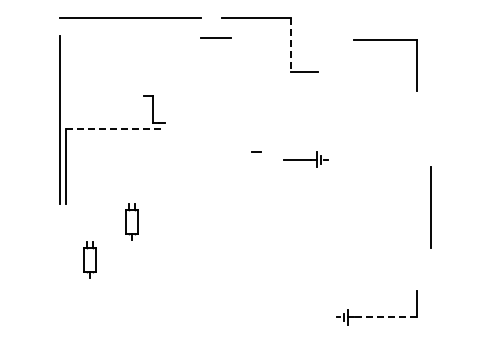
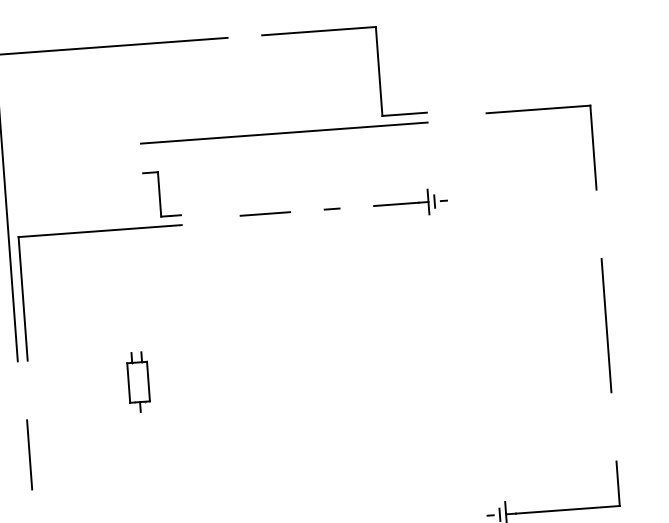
line: (215, 37) -> (264, 213), moved
part: (385, 40) -> (539, 110), moved
line: (290, 45) -> (378, 72), dashed -> solid
line: (230, 77) -> (283, 132), added
line: (116, 128) -> (101, 230), dashed -> solid
line: (256, 151) -> (332, 208), moved
part: (305, 159) -> (409, 202), moved
line: (430, 207) -> (606, 326), moved
part: (89, 259) -> (72, 449), removed
line: (63, 260) -> (29, 454), added
line: (384, 317) -> (566, 509), dashed -> solid

